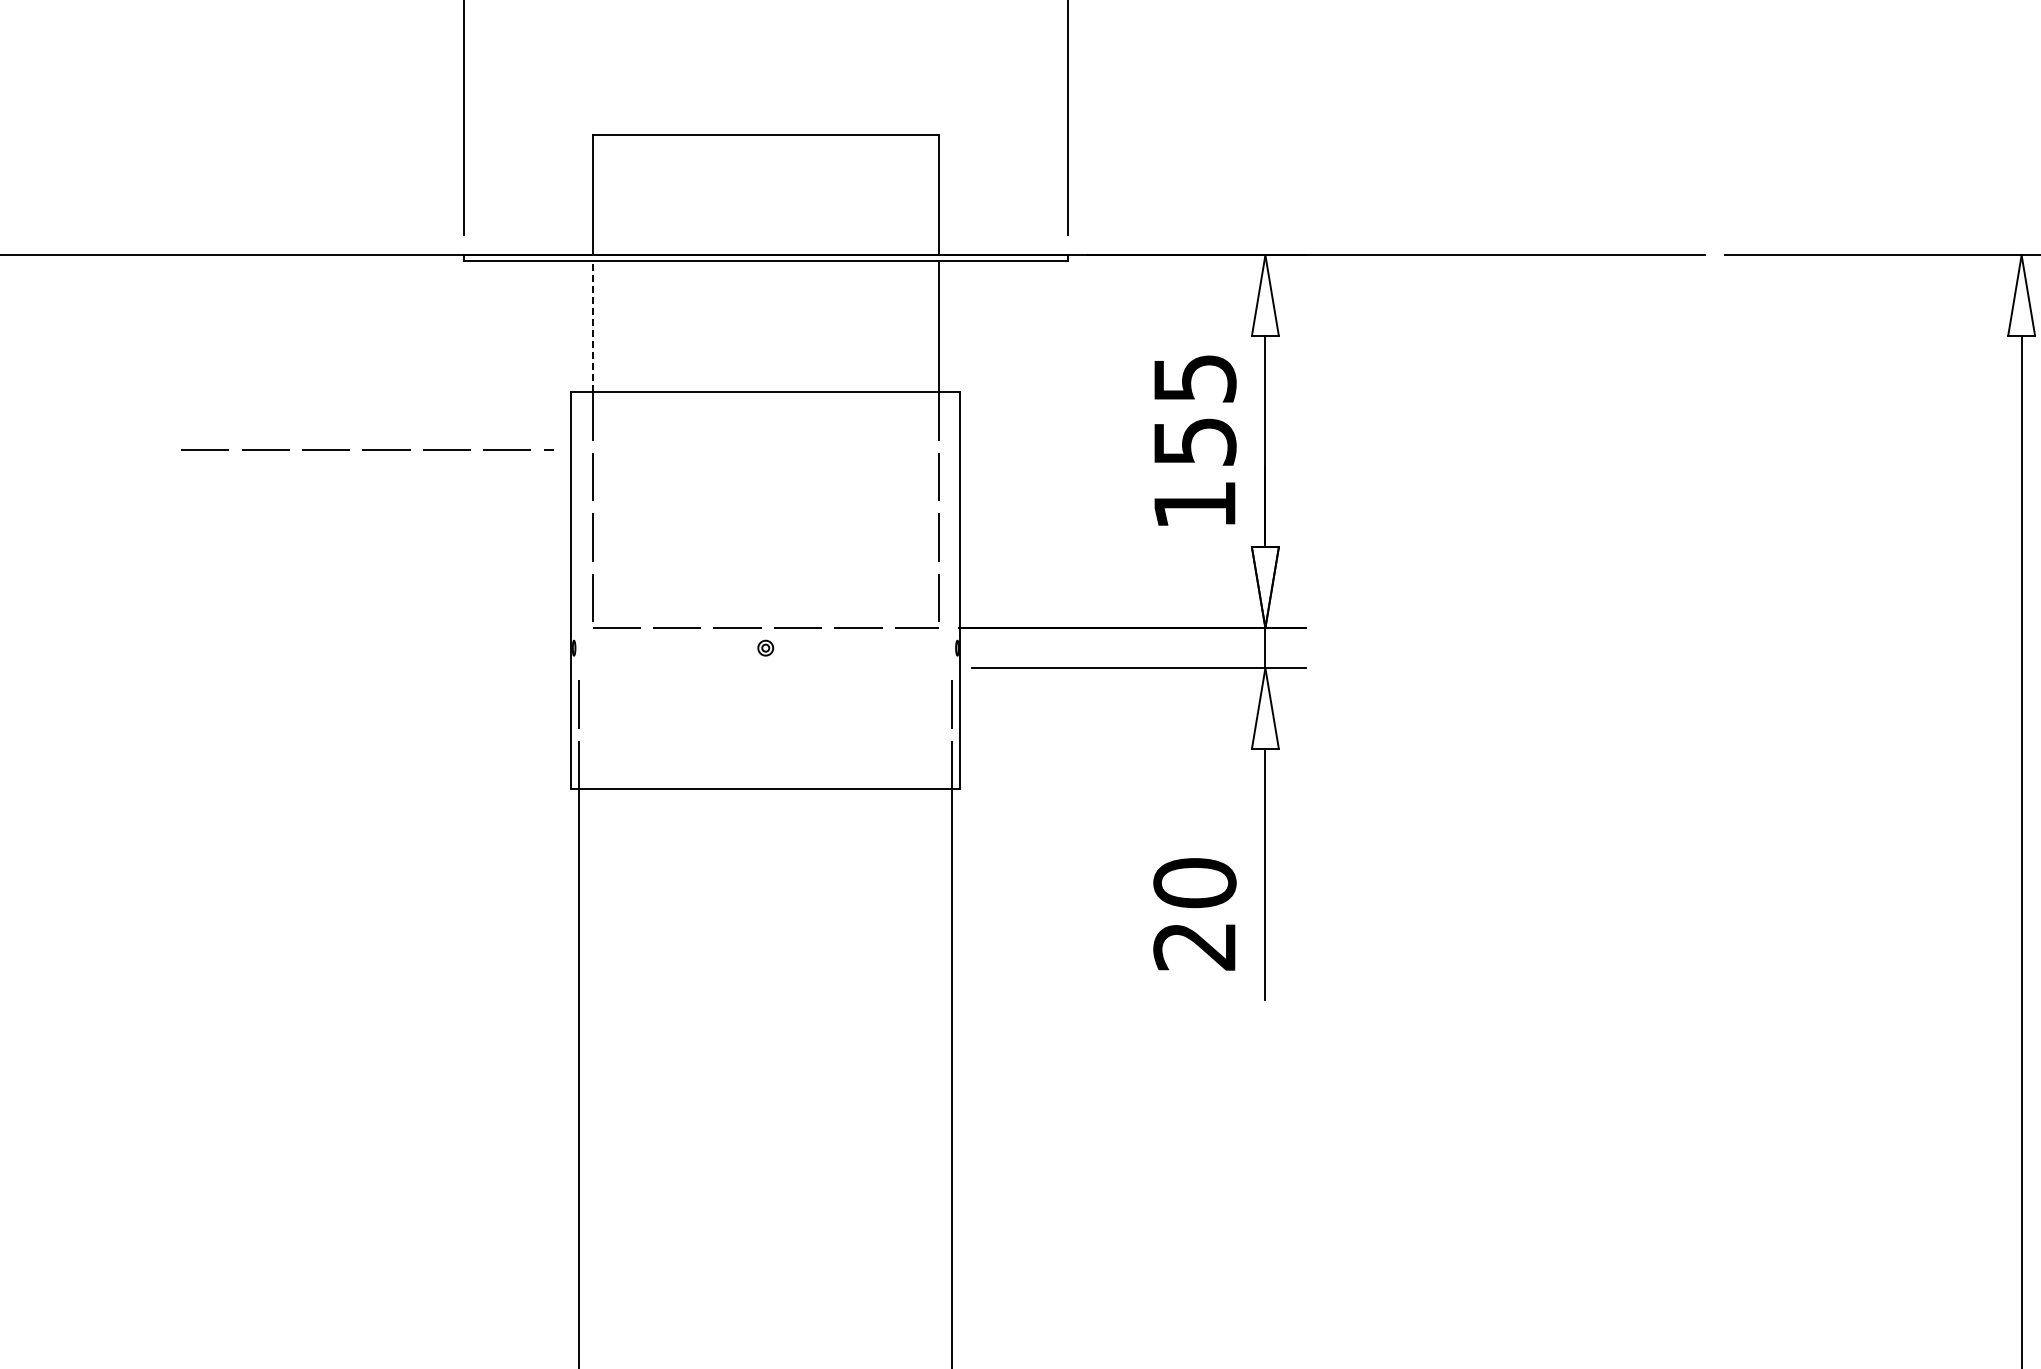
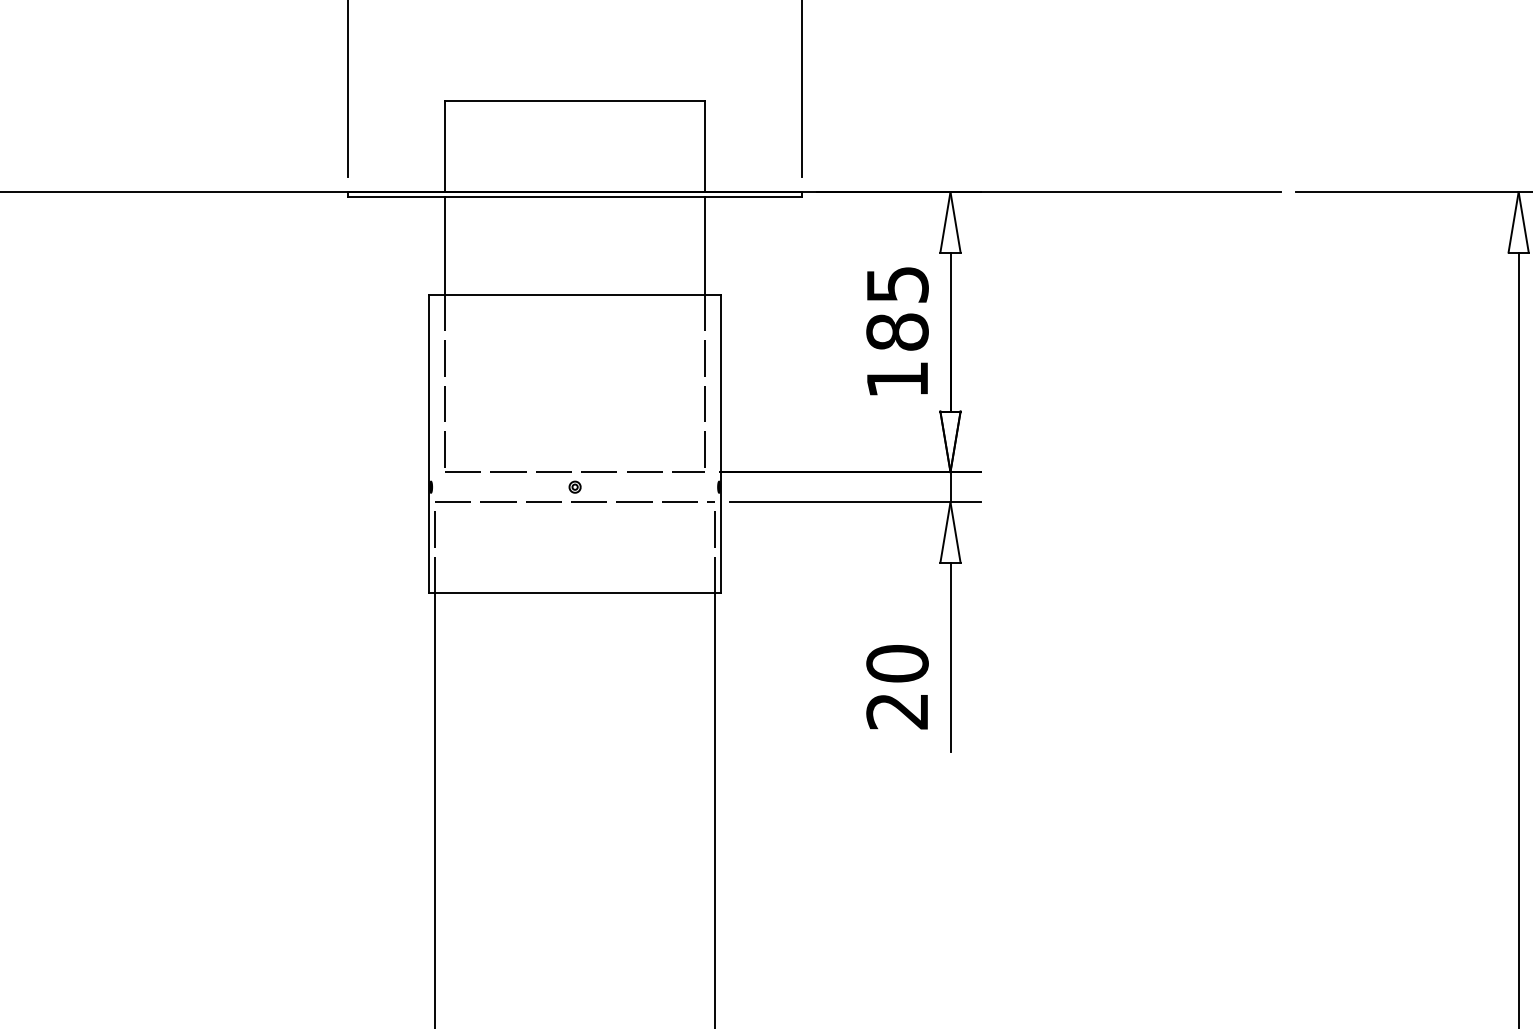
line: (592, 326) -> (444, 245), dashed -> solid
text: (1194, 441) -> (897, 331), 155 -> 185
line: (367, 449) -> (574, 501), moved

